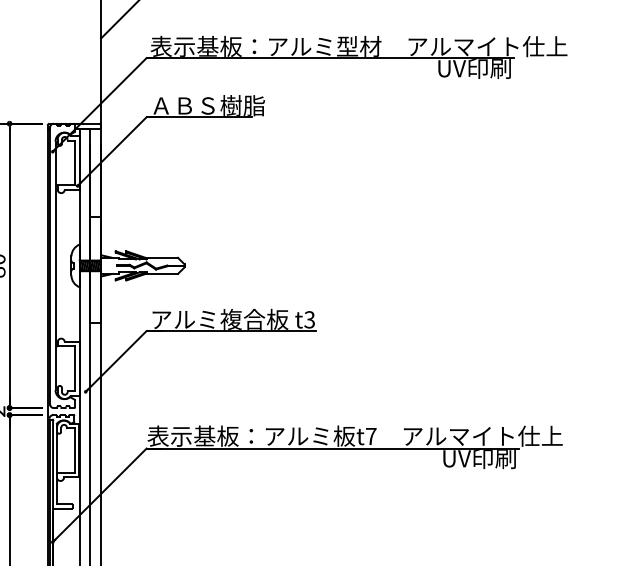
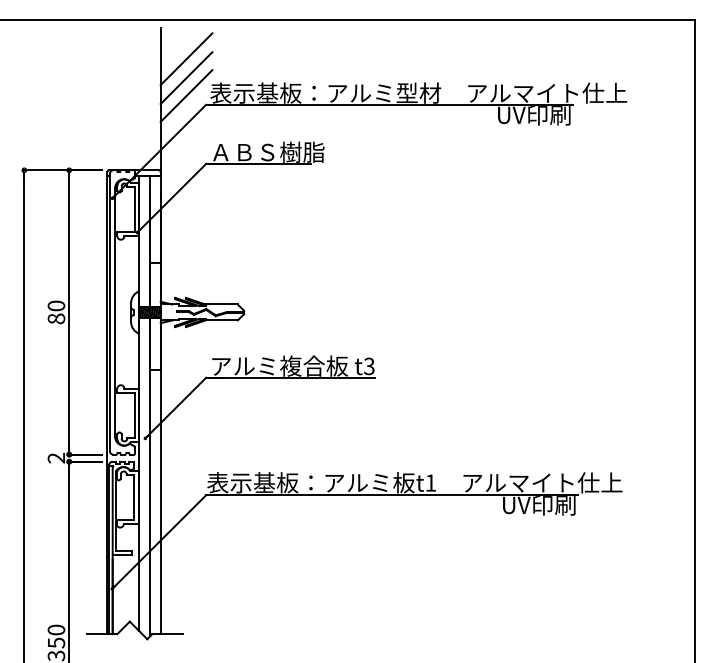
line: (126, 31) -> (186, 78), added
line: (126, 48) -> (186, 95), added
text: (370, 435) -> (430, 482), t7 -> t1

